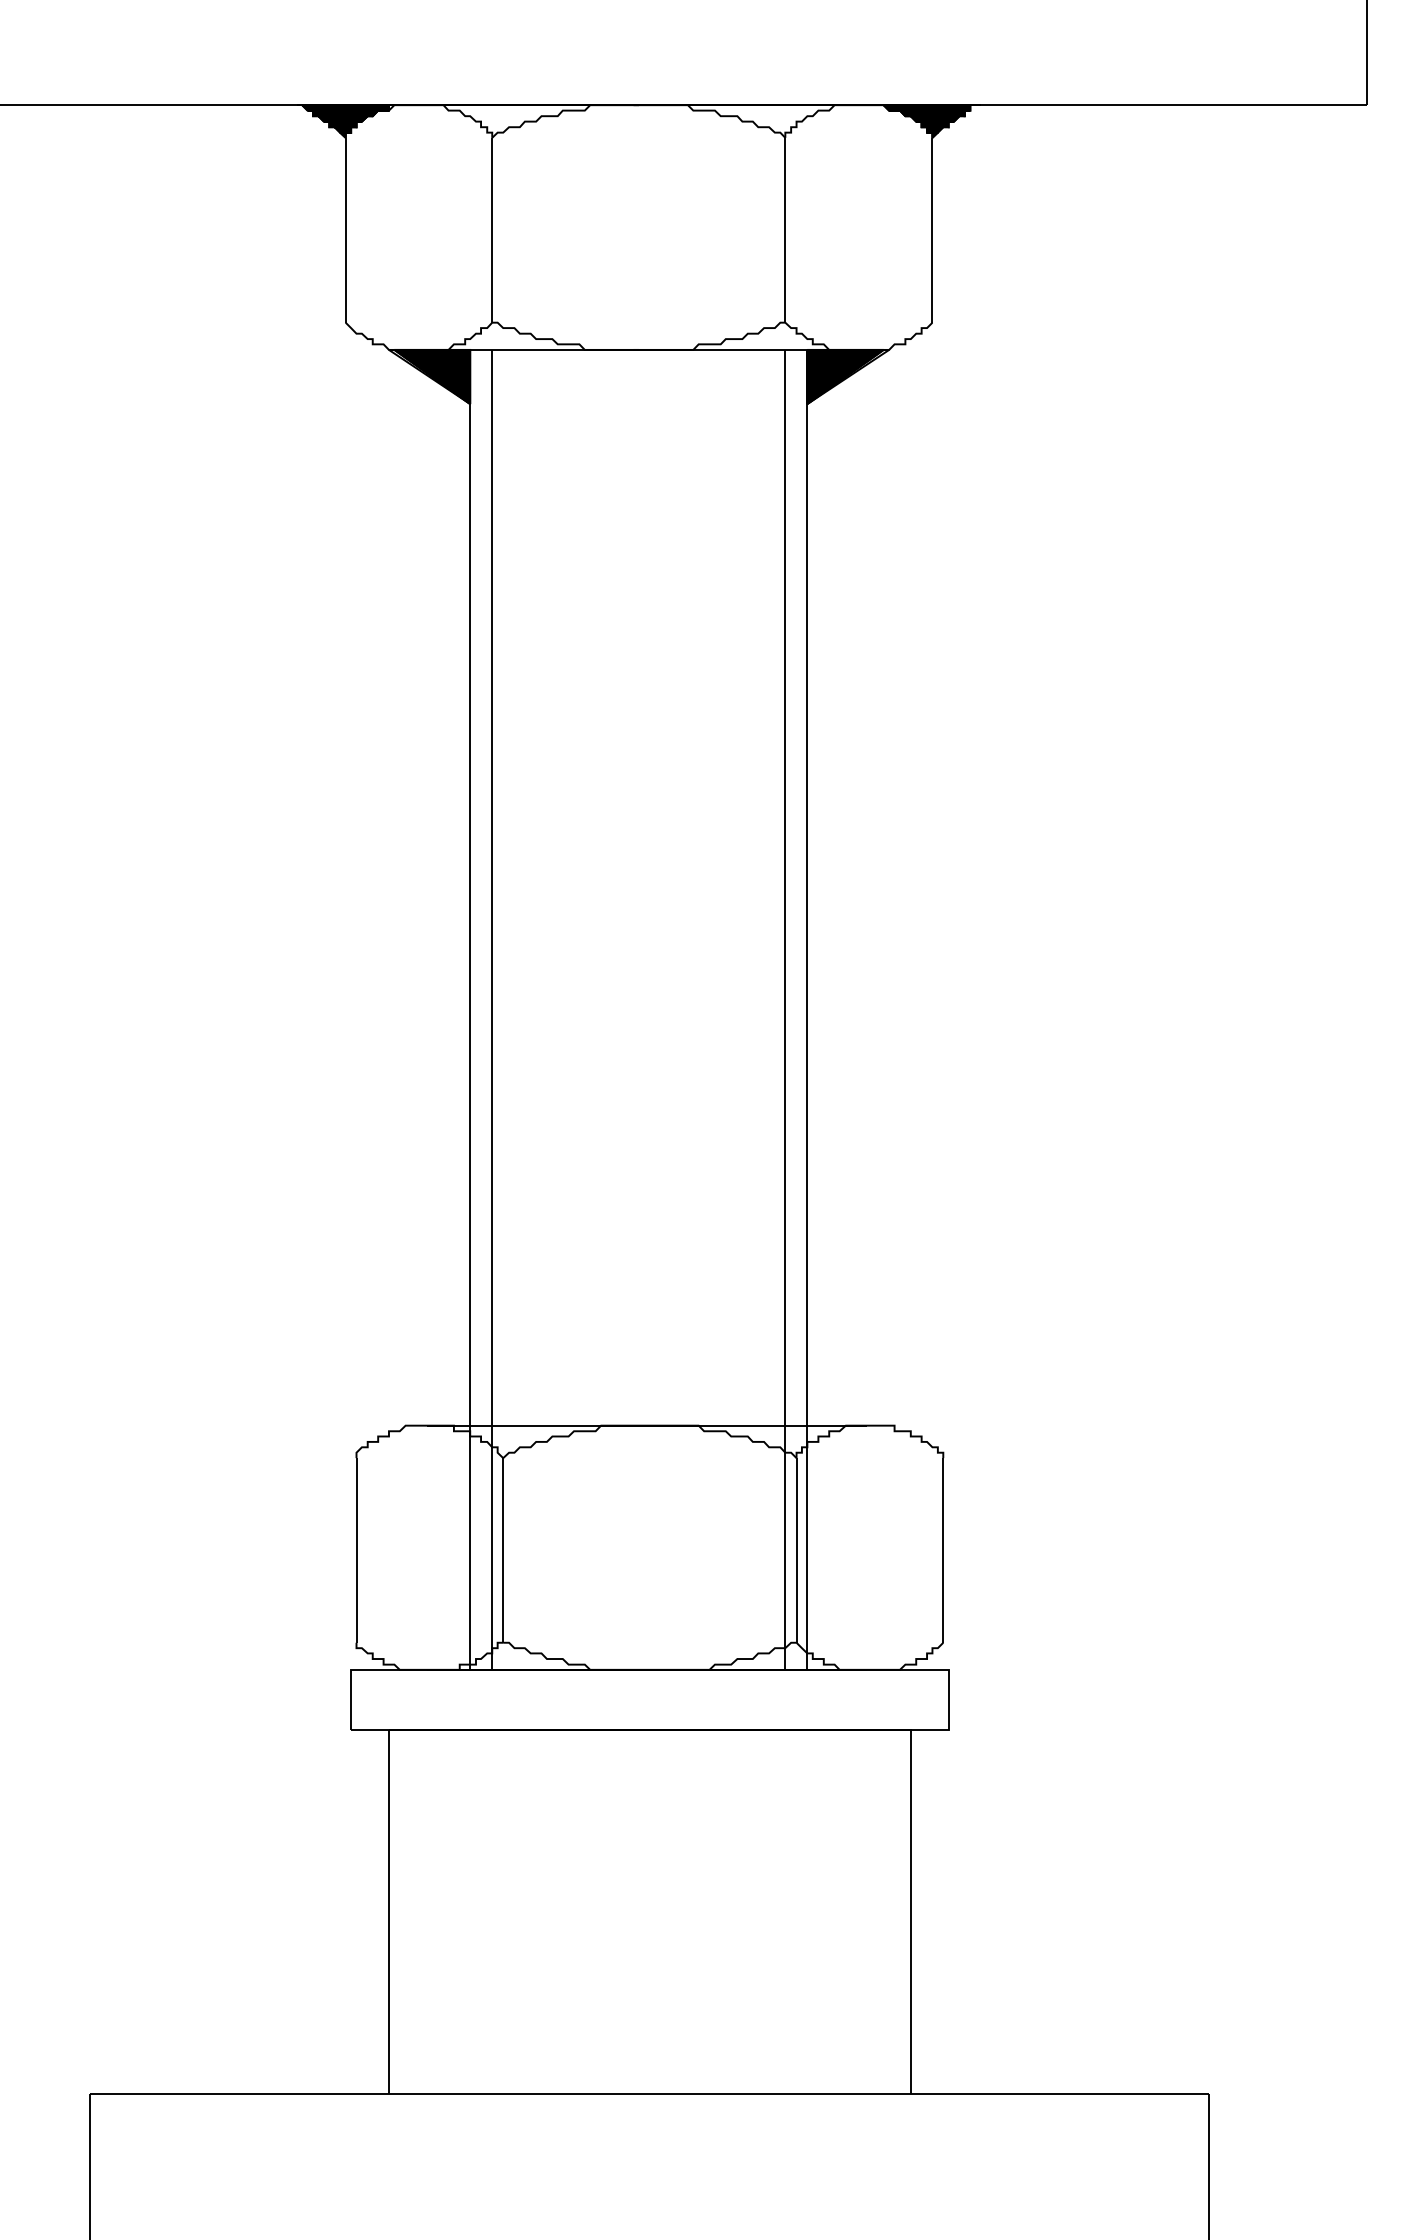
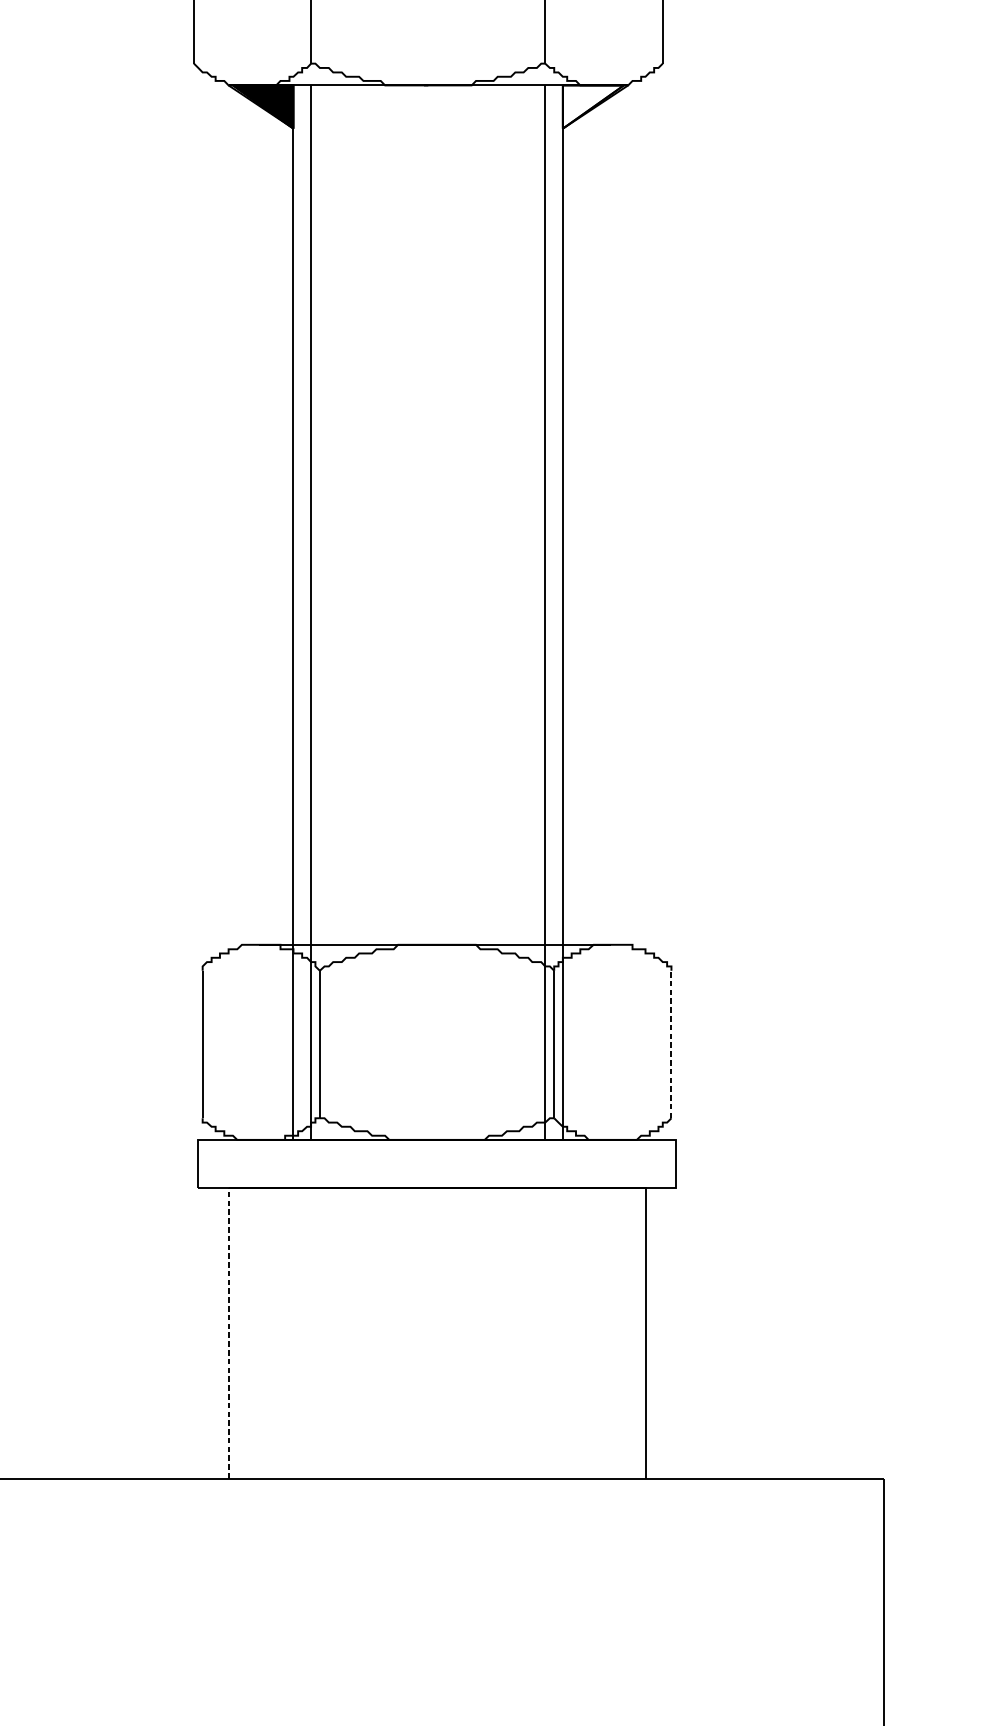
fill: (845, 376) -> (593, 106), removed
line: (943, 1549) -> (671, 1043), solid -> dashed
line: (388, 1911) -> (228, 1332), solid -> dashed

